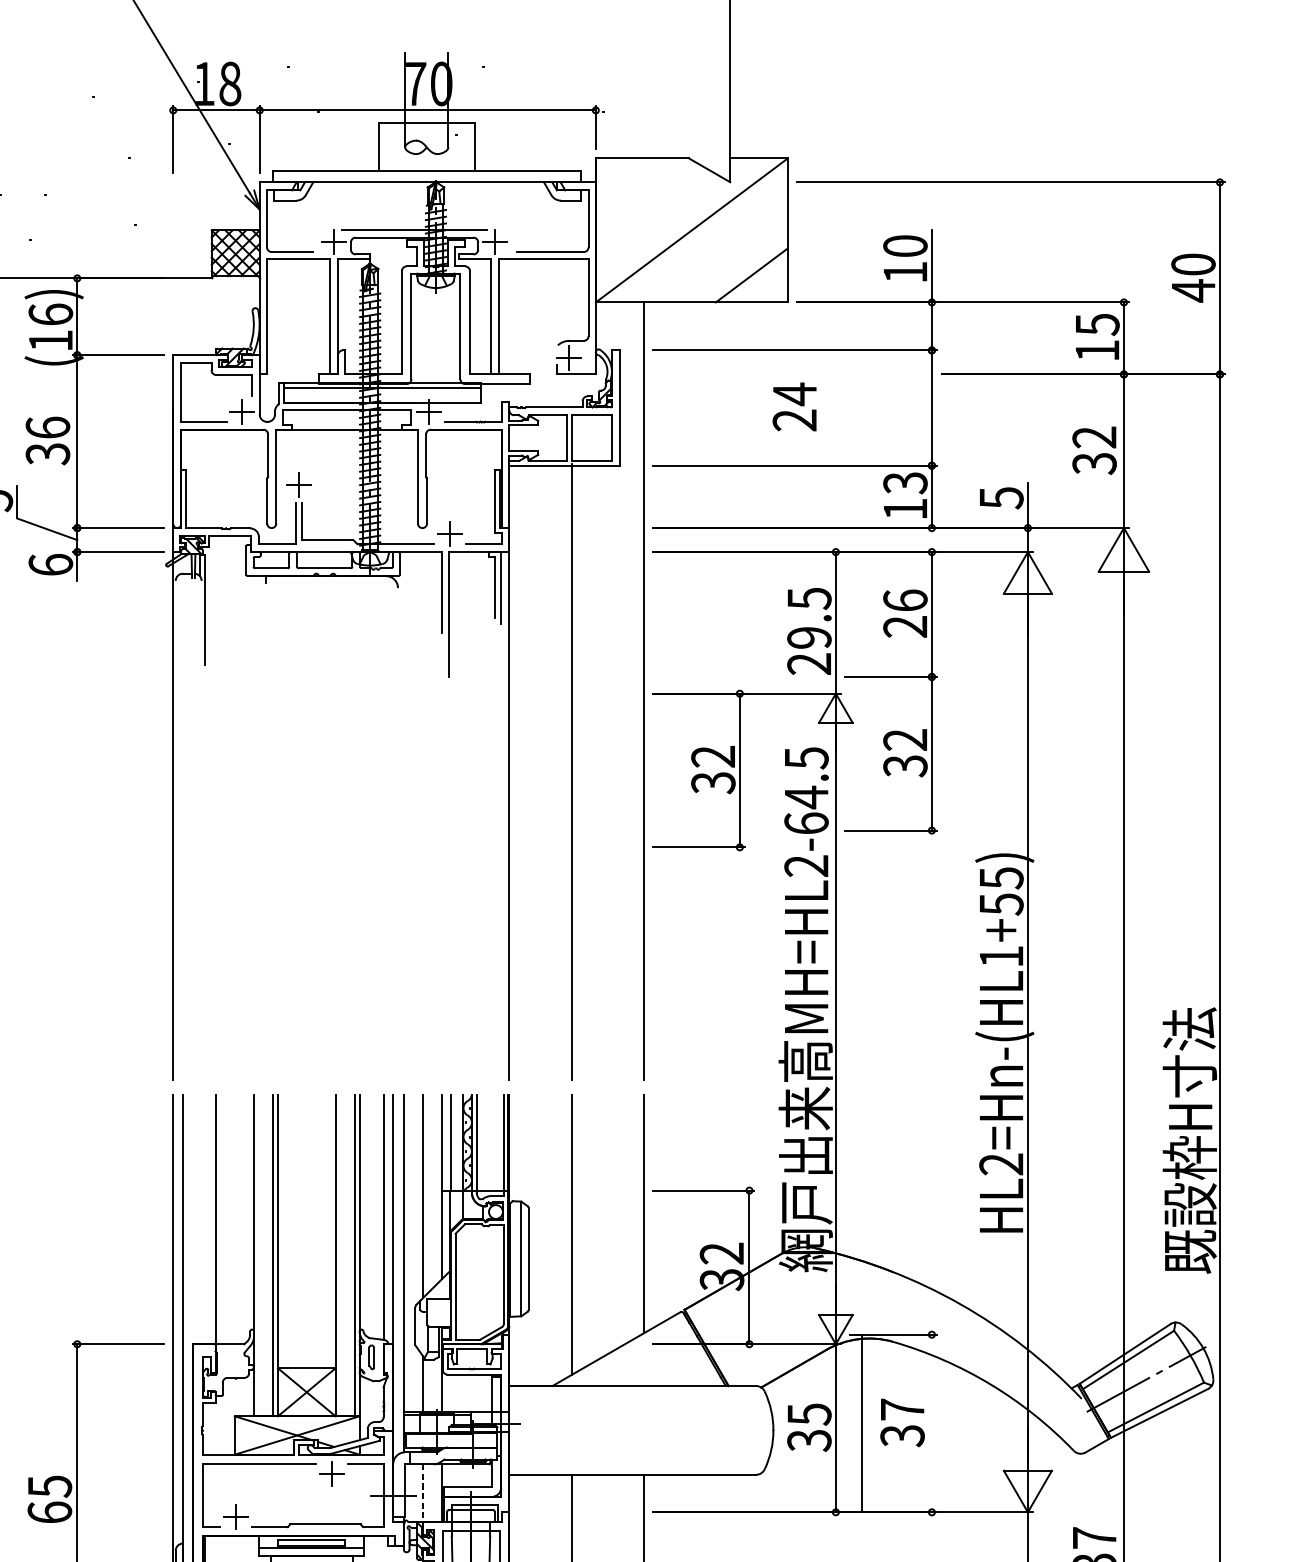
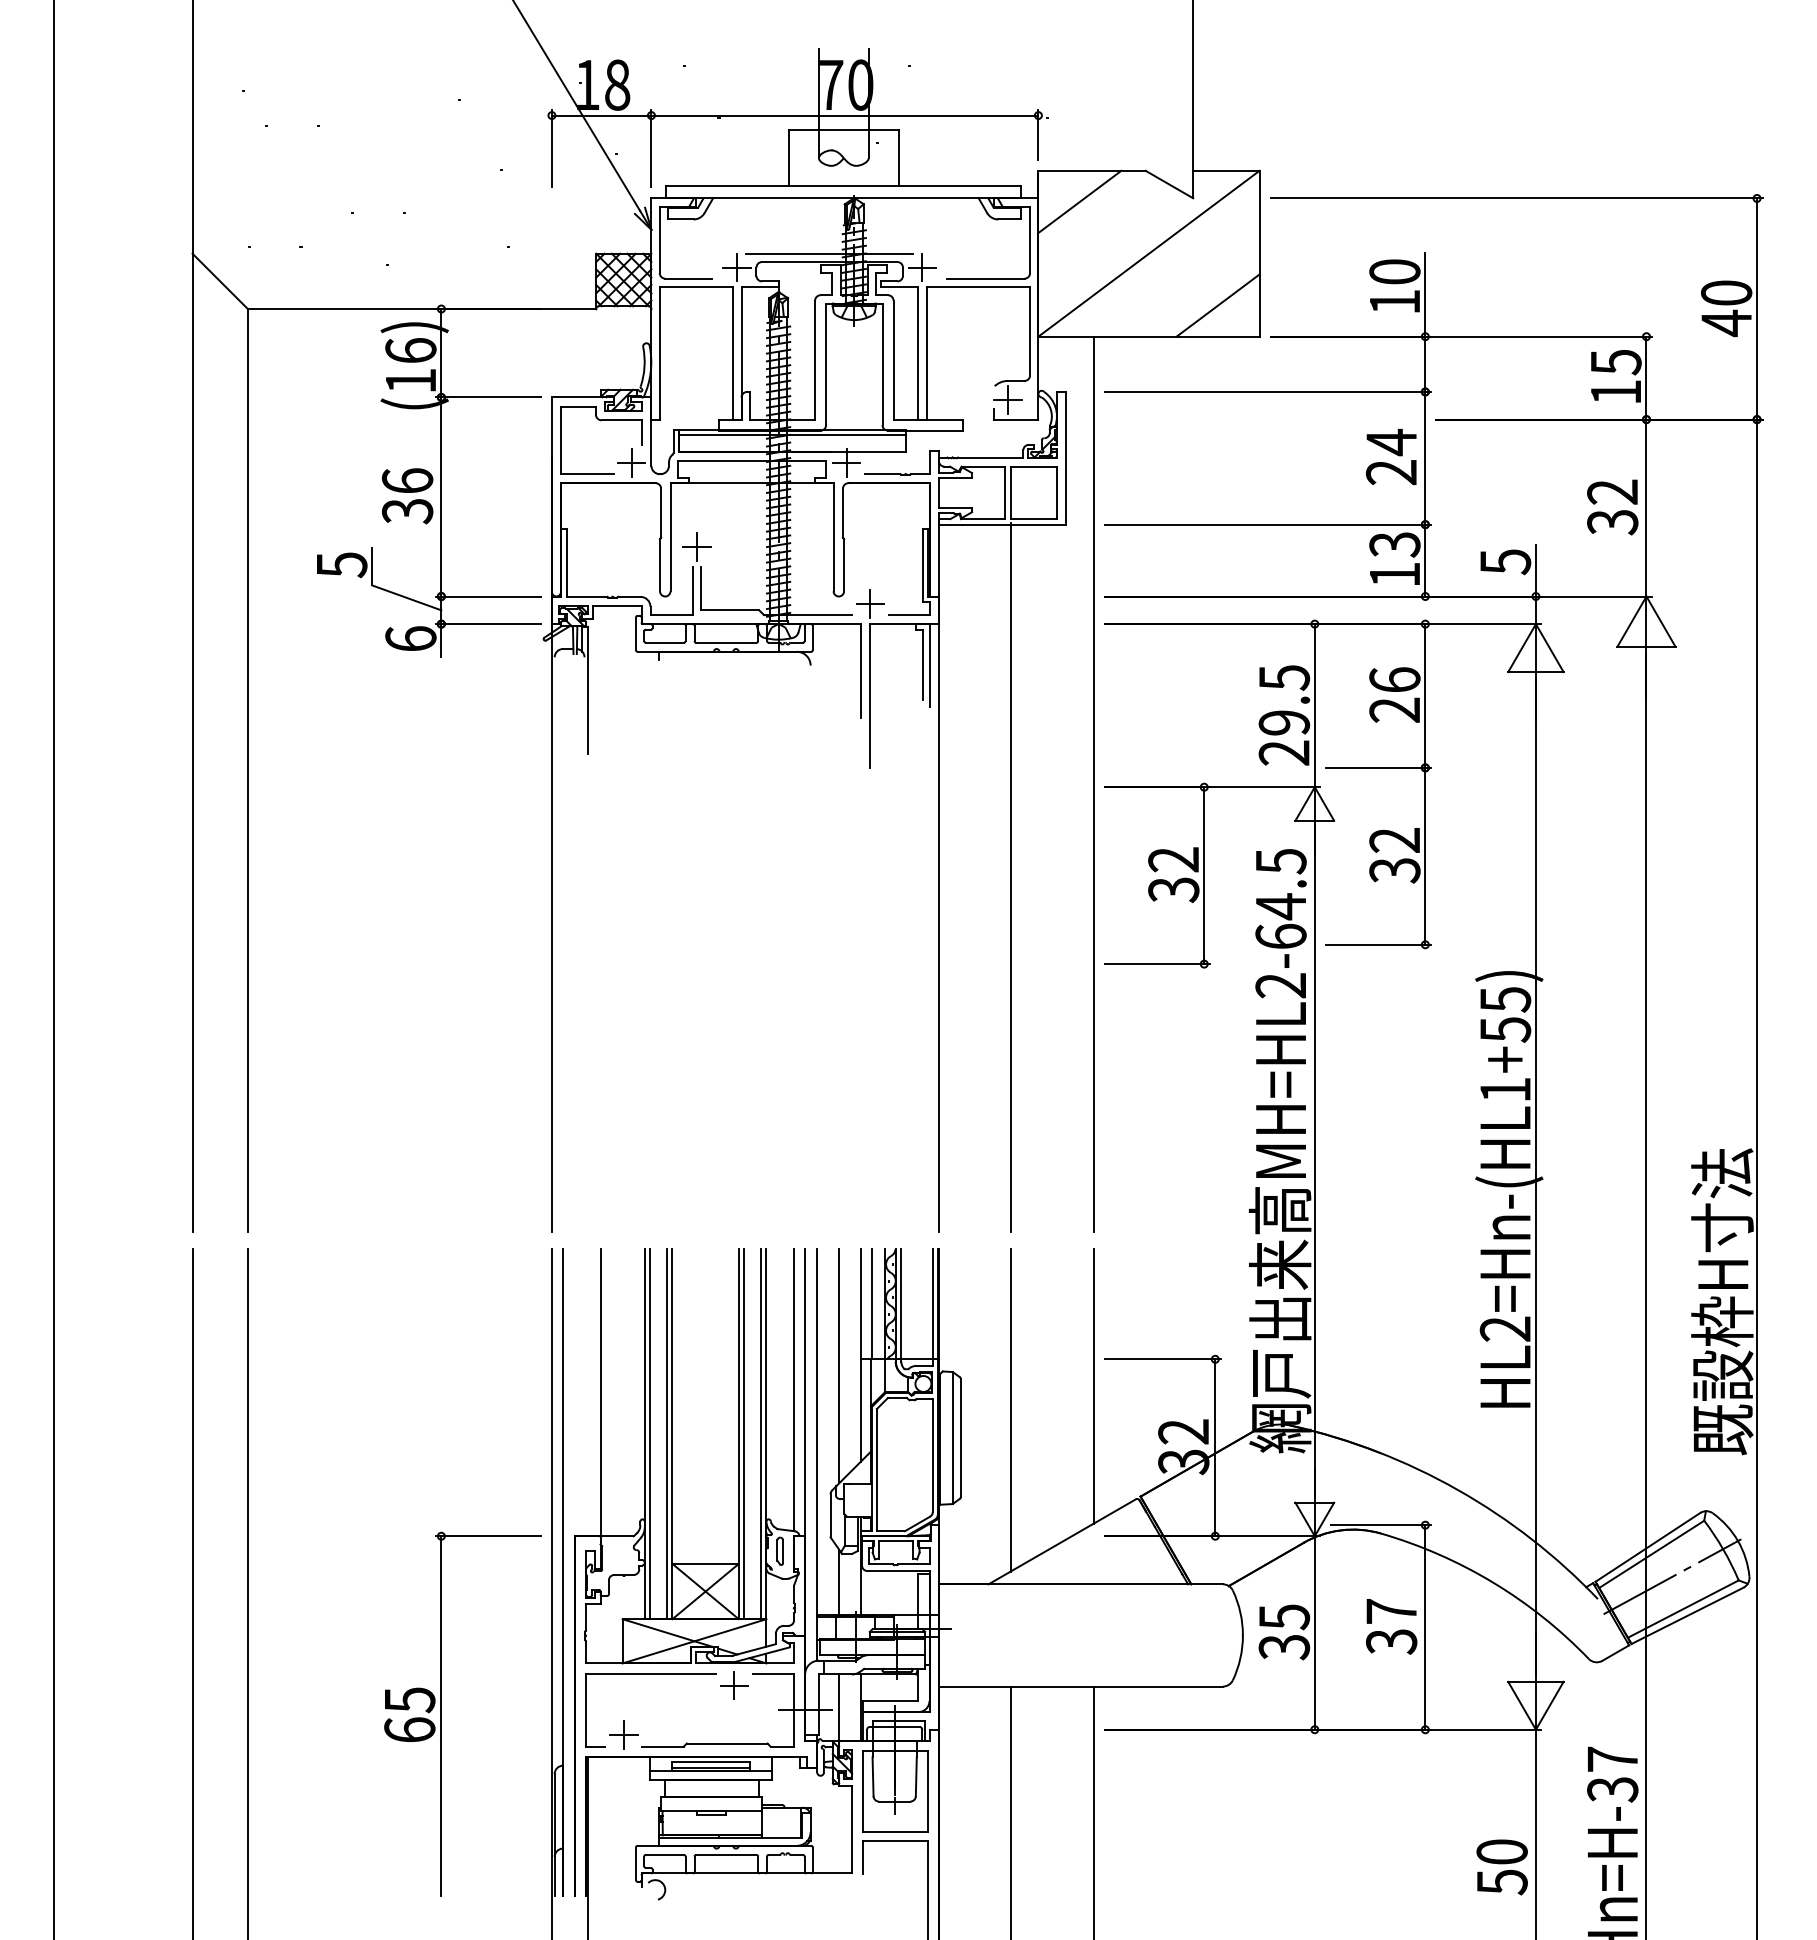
line: (631, 185) -> (1079, 201), added
text: (794, 406) -> (1391, 456), moved
line: (258, 1255) -> (650, 1433), added
line: (340, 1255) -> (744, 1433), added
line: (862, 1423) -> (1425, 1627), moved
line: (423, 1493) -> (839, 1708), dashed -> solid

